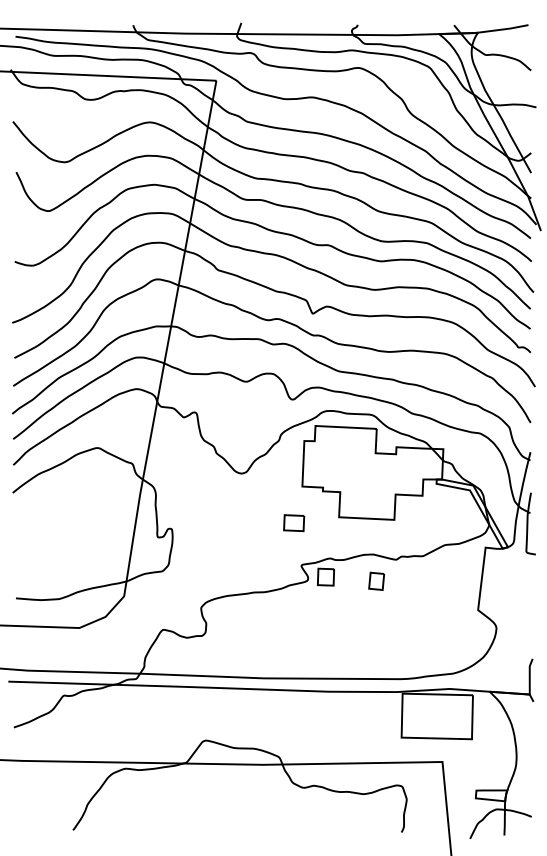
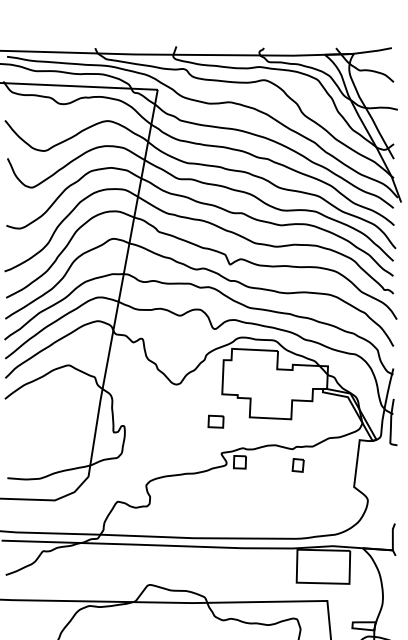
part: (376, 580) -> (298, 464), moved

